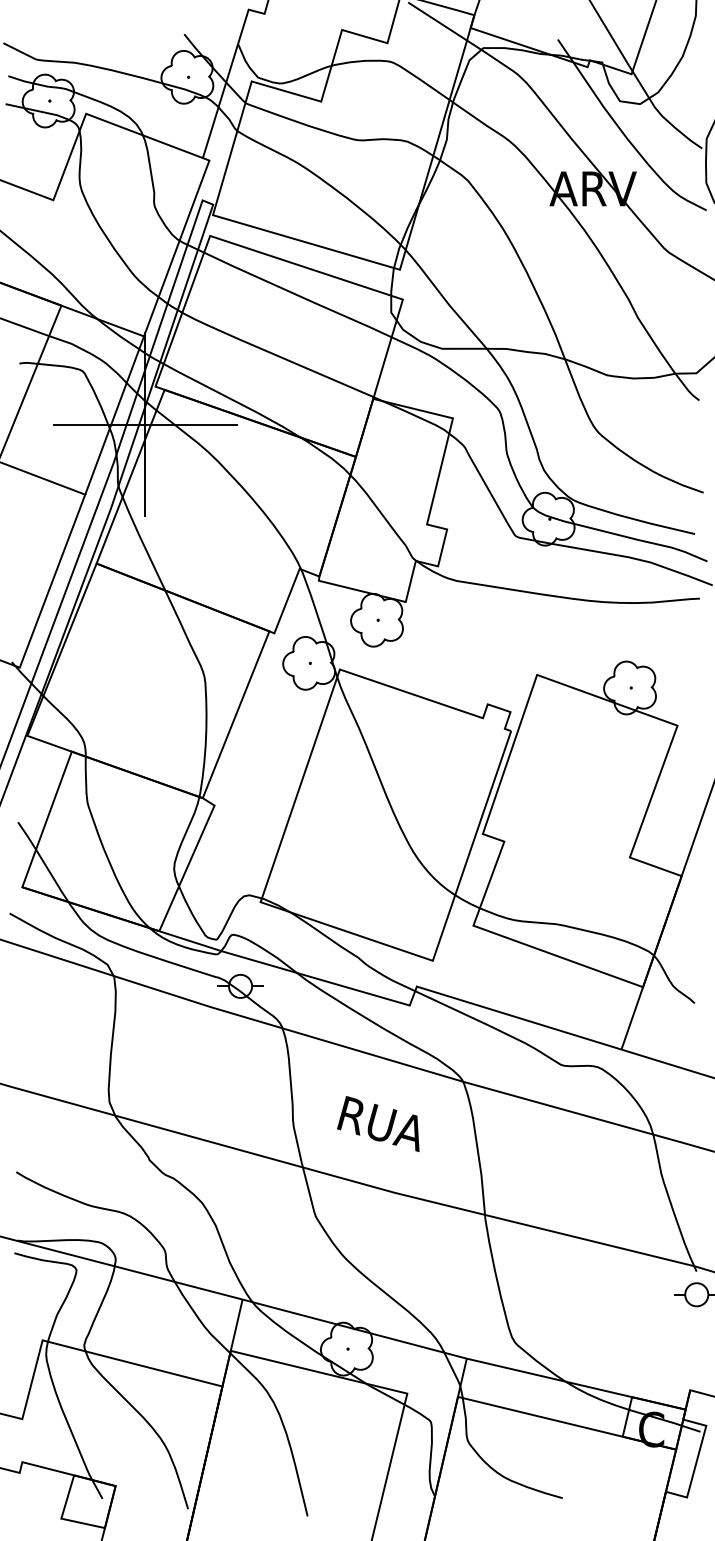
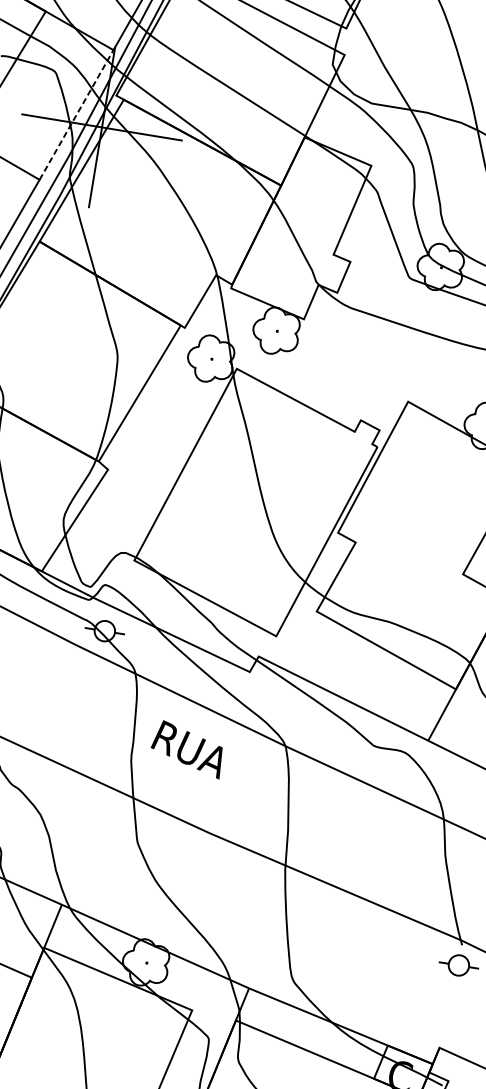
line: (114, 415) -> (76, 114), solid -> dashed
text: (378, 1124) -> (187, 749), moved

